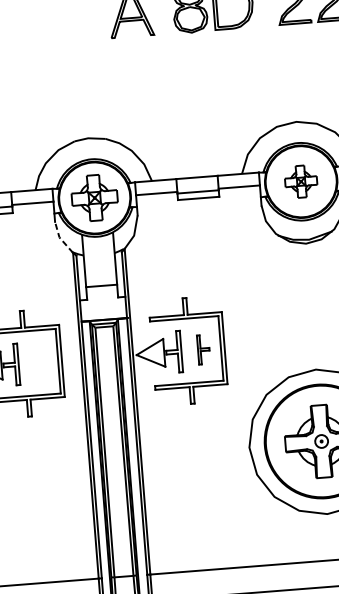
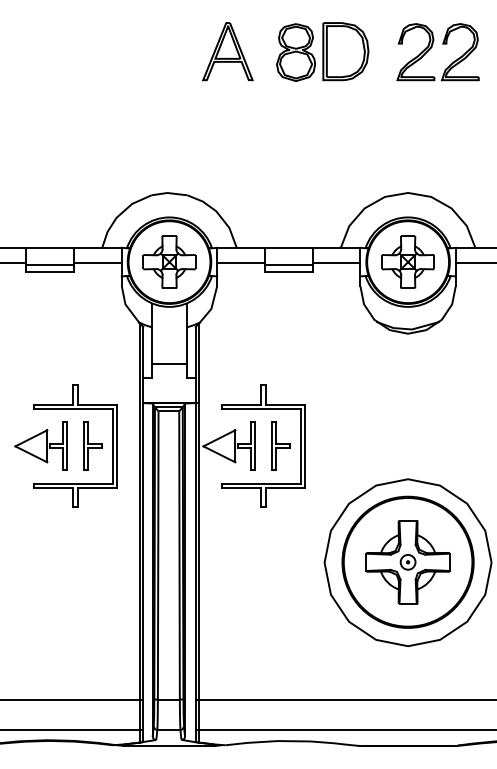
part: (300, 181) -> (407, 261), size x1.43
line: (60, 238) -> (126, 305), dashed -> solid
part: (203, 349) -> (280, 445), size x1.43
part: (40, 361) -> (92, 445), added

